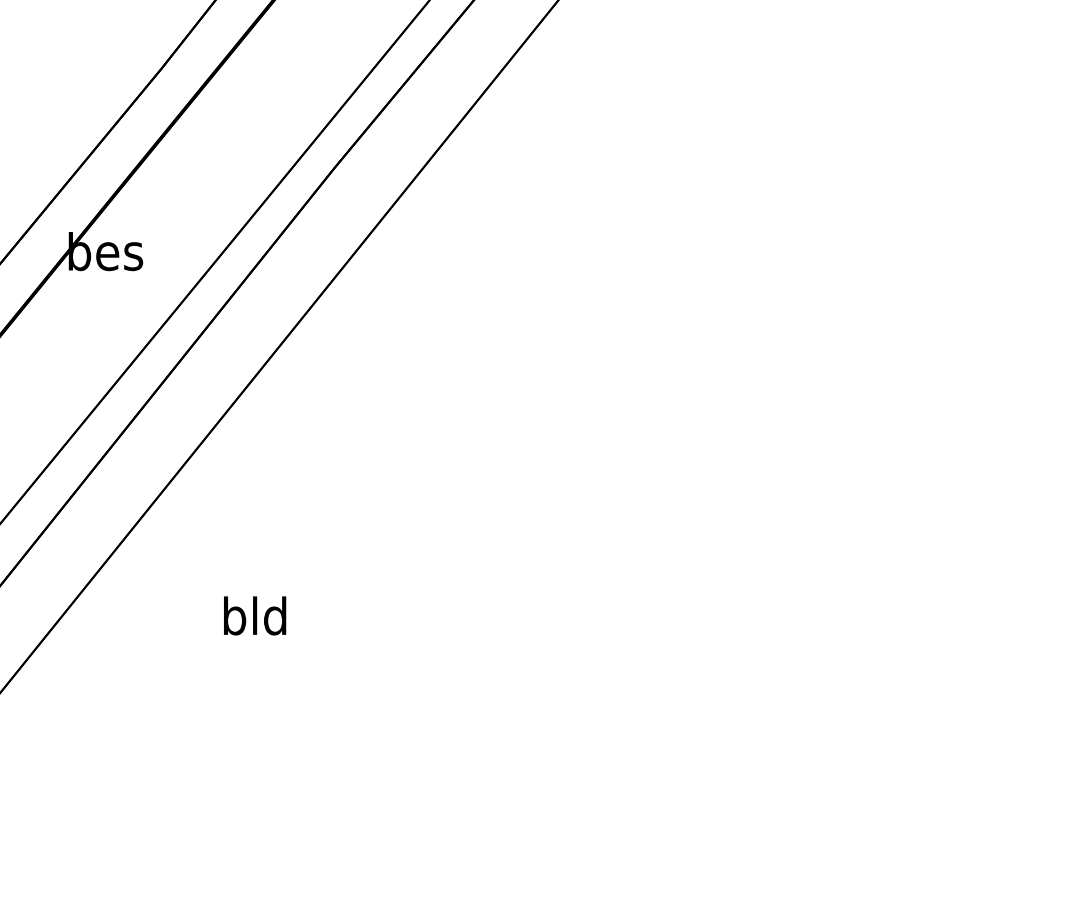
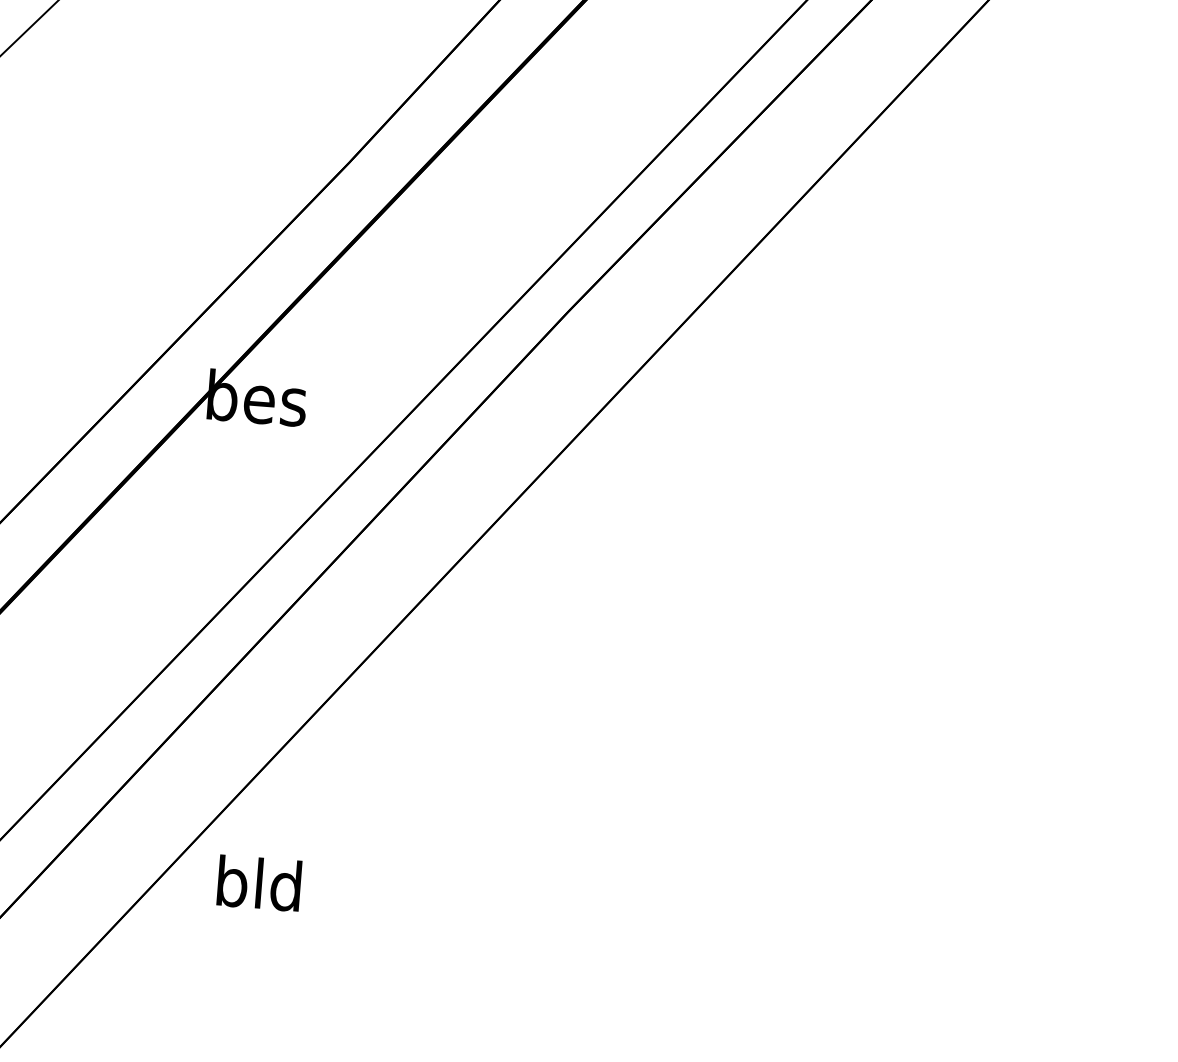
text: (255, 615) -> (260, 882), moved

